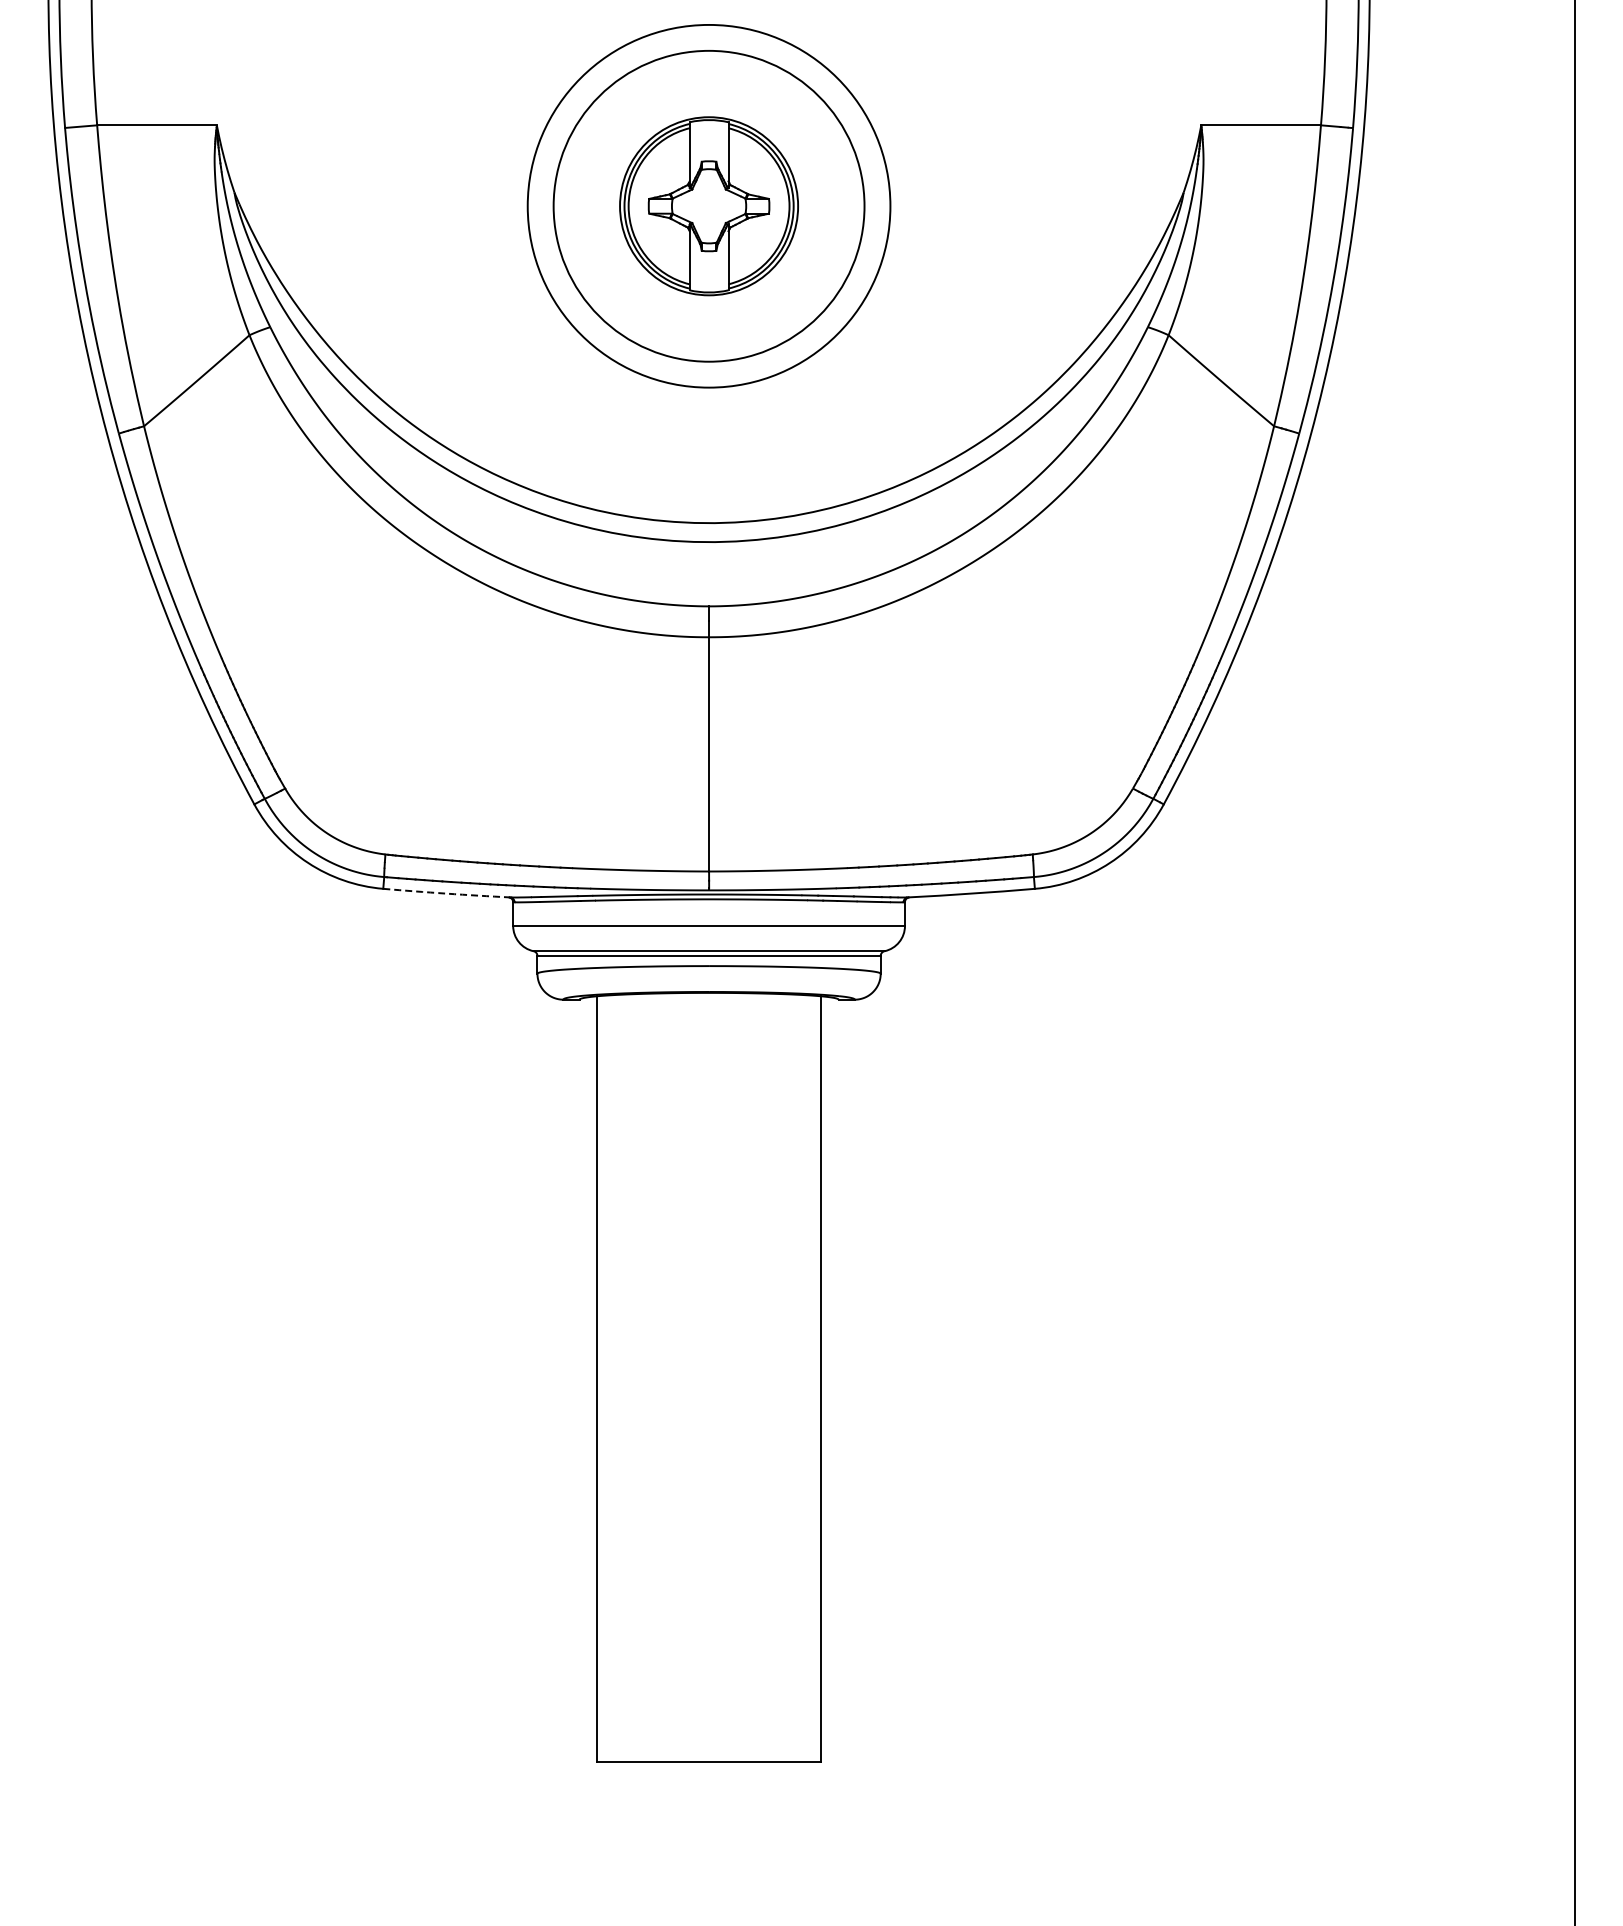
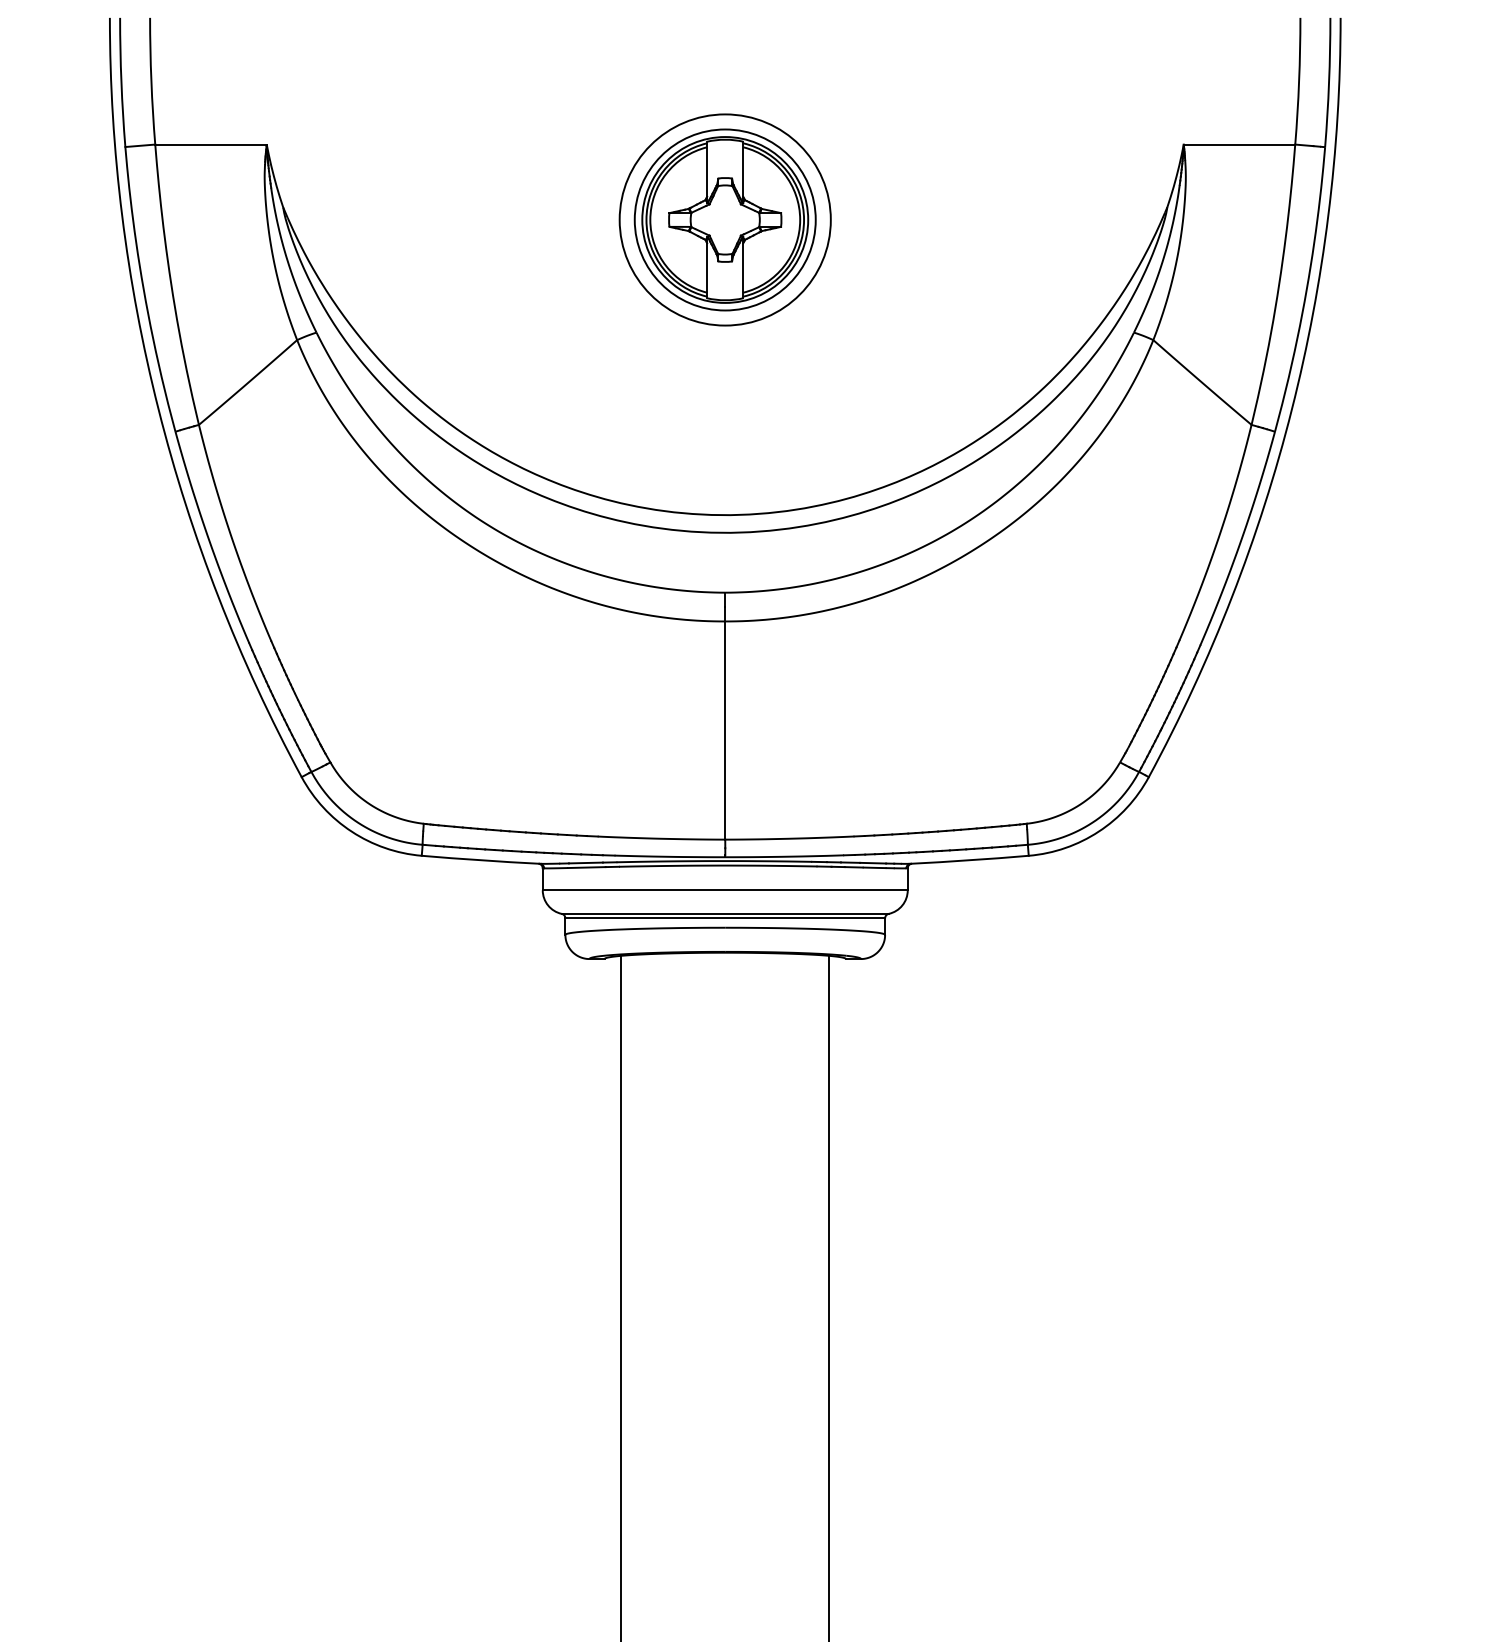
circle: (708, 205) -> (724, 219), size x0.62
circle: (708, 206) -> (724, 220), size x0.62
arc: (446, 893) -> (480, 860), dashed -> solid

